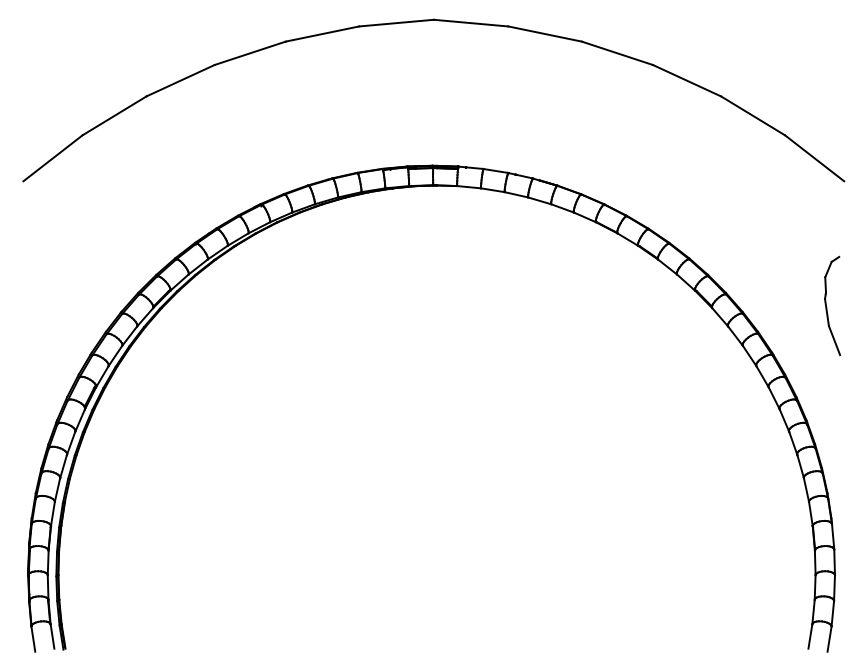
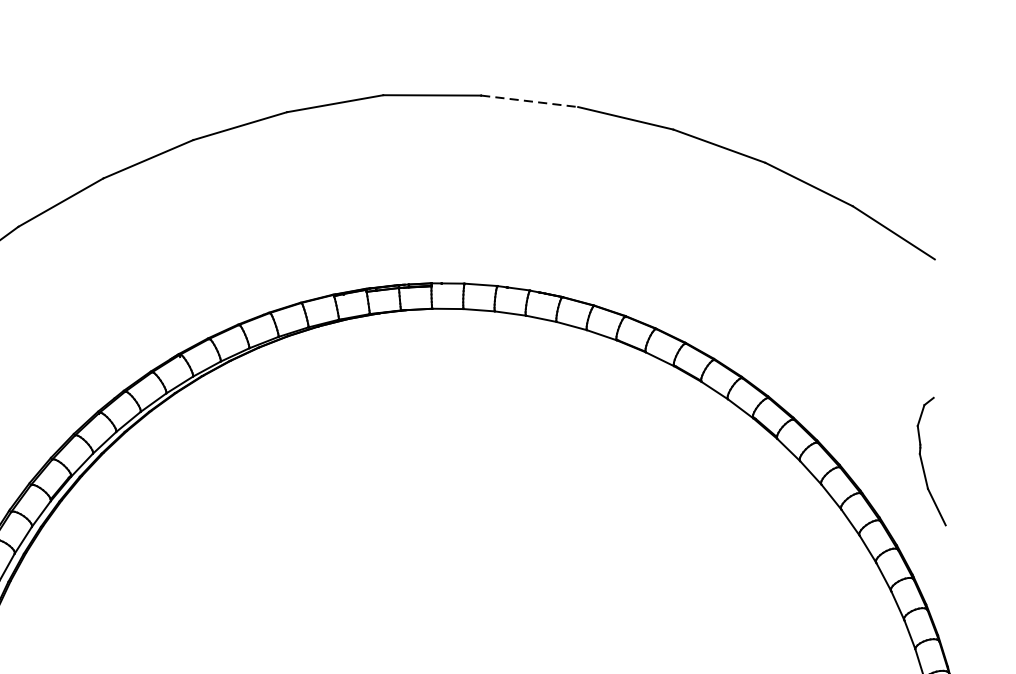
line: (545, 34) -> (530, 101), solid -> dashed
part: (832, 305) -> (930, 461), moved

